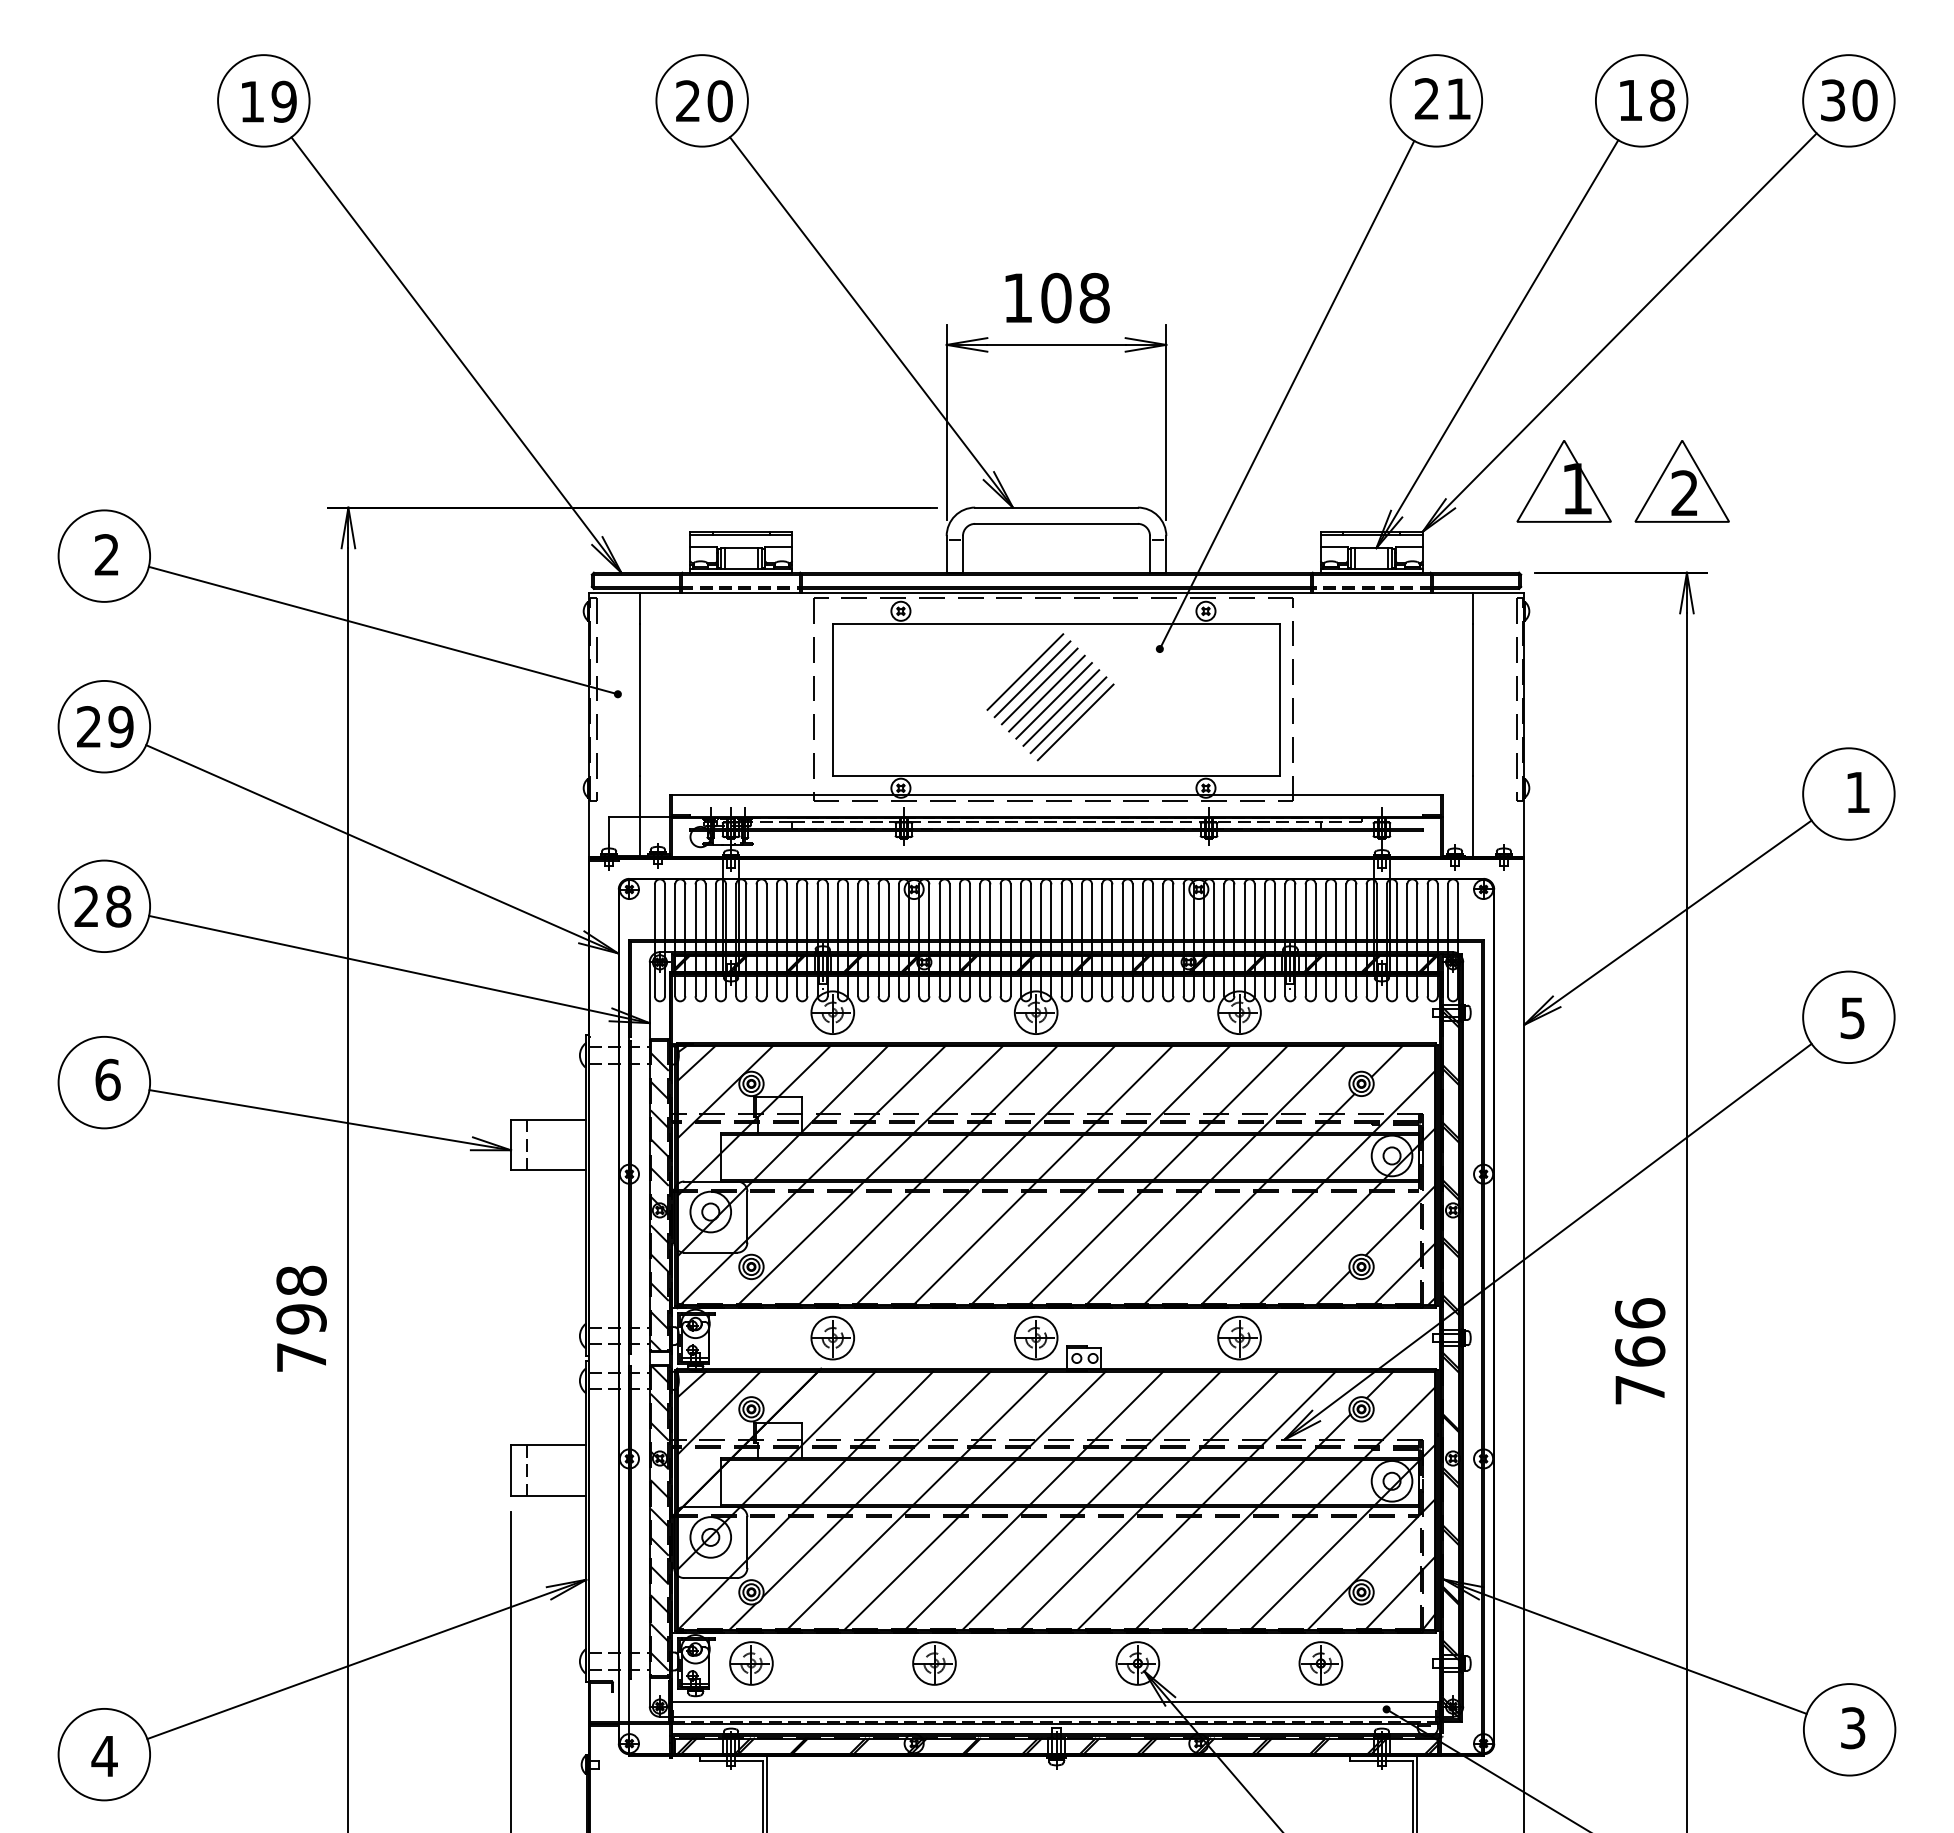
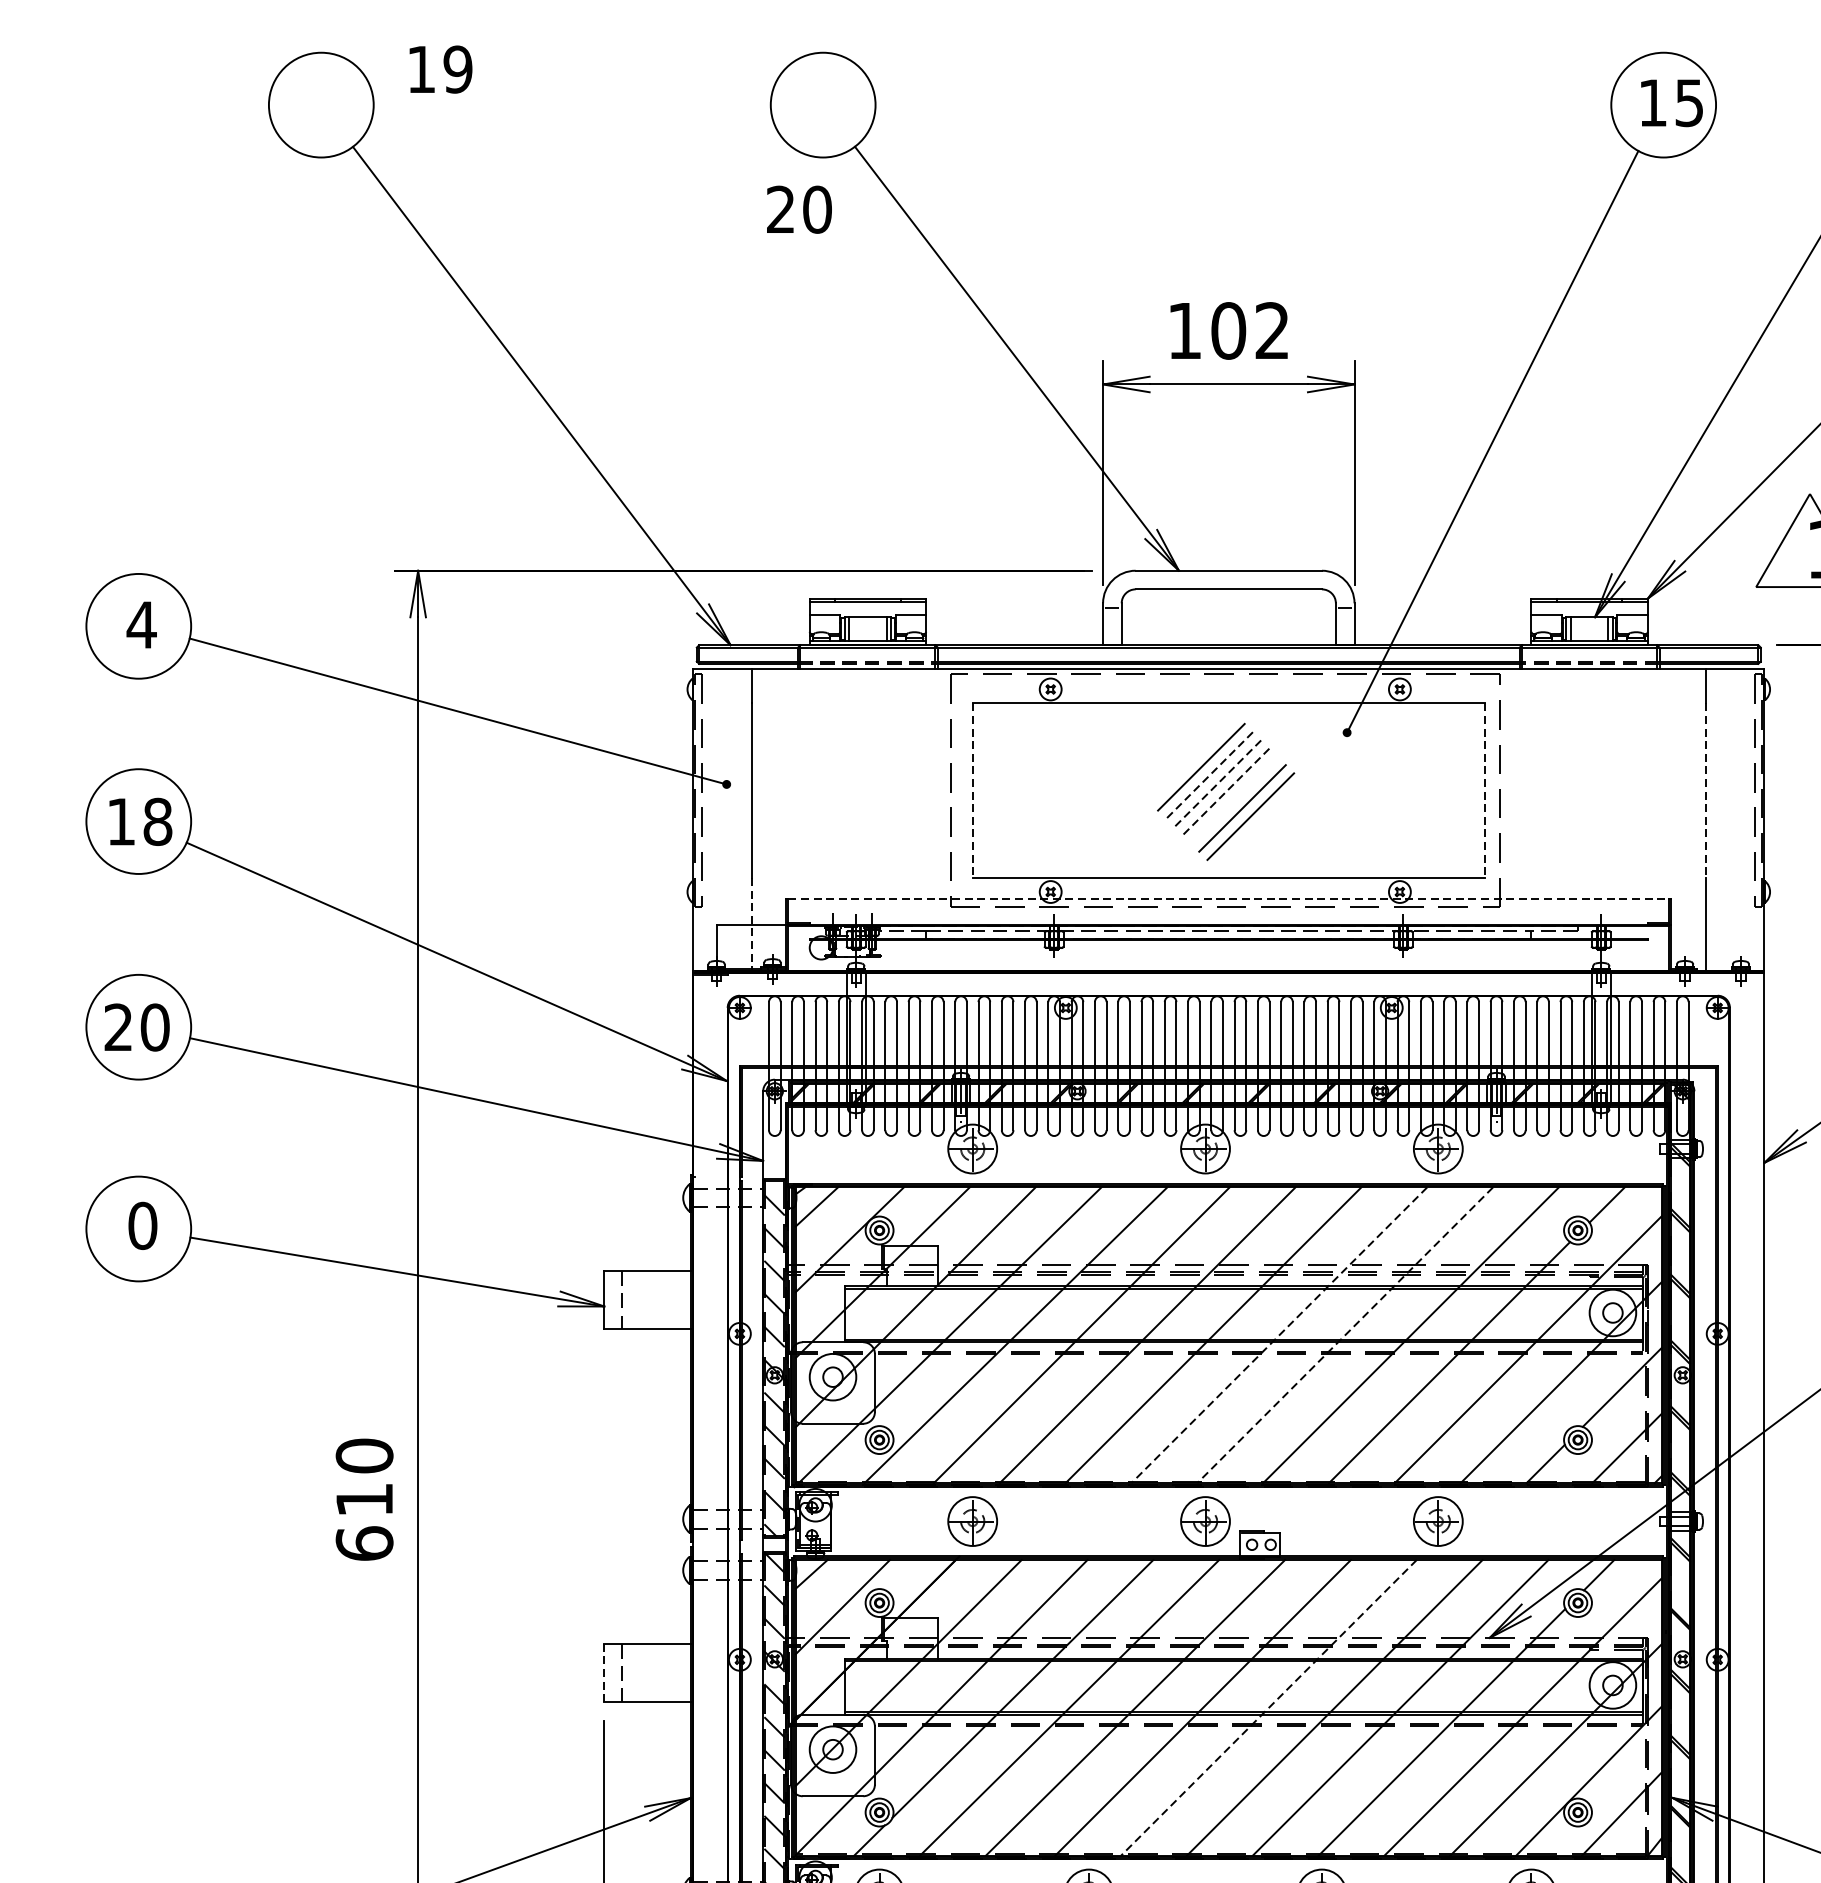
text: (1442, 99) -> (1670, 103), 21 -> 15
text: (269, 101) -> (441, 69), moved
text: (704, 101) -> (799, 210), moved
text: (1094, 297) -> (1272, 330), 108 -> 102
text: (106, 554) -> (141, 624), 2 -> 4
line: (1025, 671) -> (1193, 758), removed
line: (1039, 686) -> (1209, 775), solid -> dashed
line: (1046, 694) -> (1217, 784), solid -> dashed
line: (832, 700) -> (972, 791), solid -> dashed
line: (1280, 700) -> (1485, 791), solid -> dashed
line: (1473, 700) -> (1706, 791), solid -> dashed
line: (1053, 701) -> (1225, 792), solid -> dashed
line: (1061, 707) -> (1234, 799), removed
text: (105, 727) -> (140, 822), 29 -> 18
line: (1056, 794) -> (1228, 899), solid -> dashed
line: (639, 816) -> (751, 924), solid -> dashed
text: (118, 906) -> (154, 1027), 28 -> 20
text: (107, 1079) -> (142, 1225), 6 -> 0
line: (1100, 1175) -> (1279, 1335), solid -> dashed
line: (1158, 1175) -> (1345, 1335), solid -> dashed
text: (301, 1318) -> (364, 1499), 798 -> 610
line: (511, 1470) -> (604, 1673), solid -> dashed
line: (1091, 1500) -> (1268, 1707), solid -> dashed

